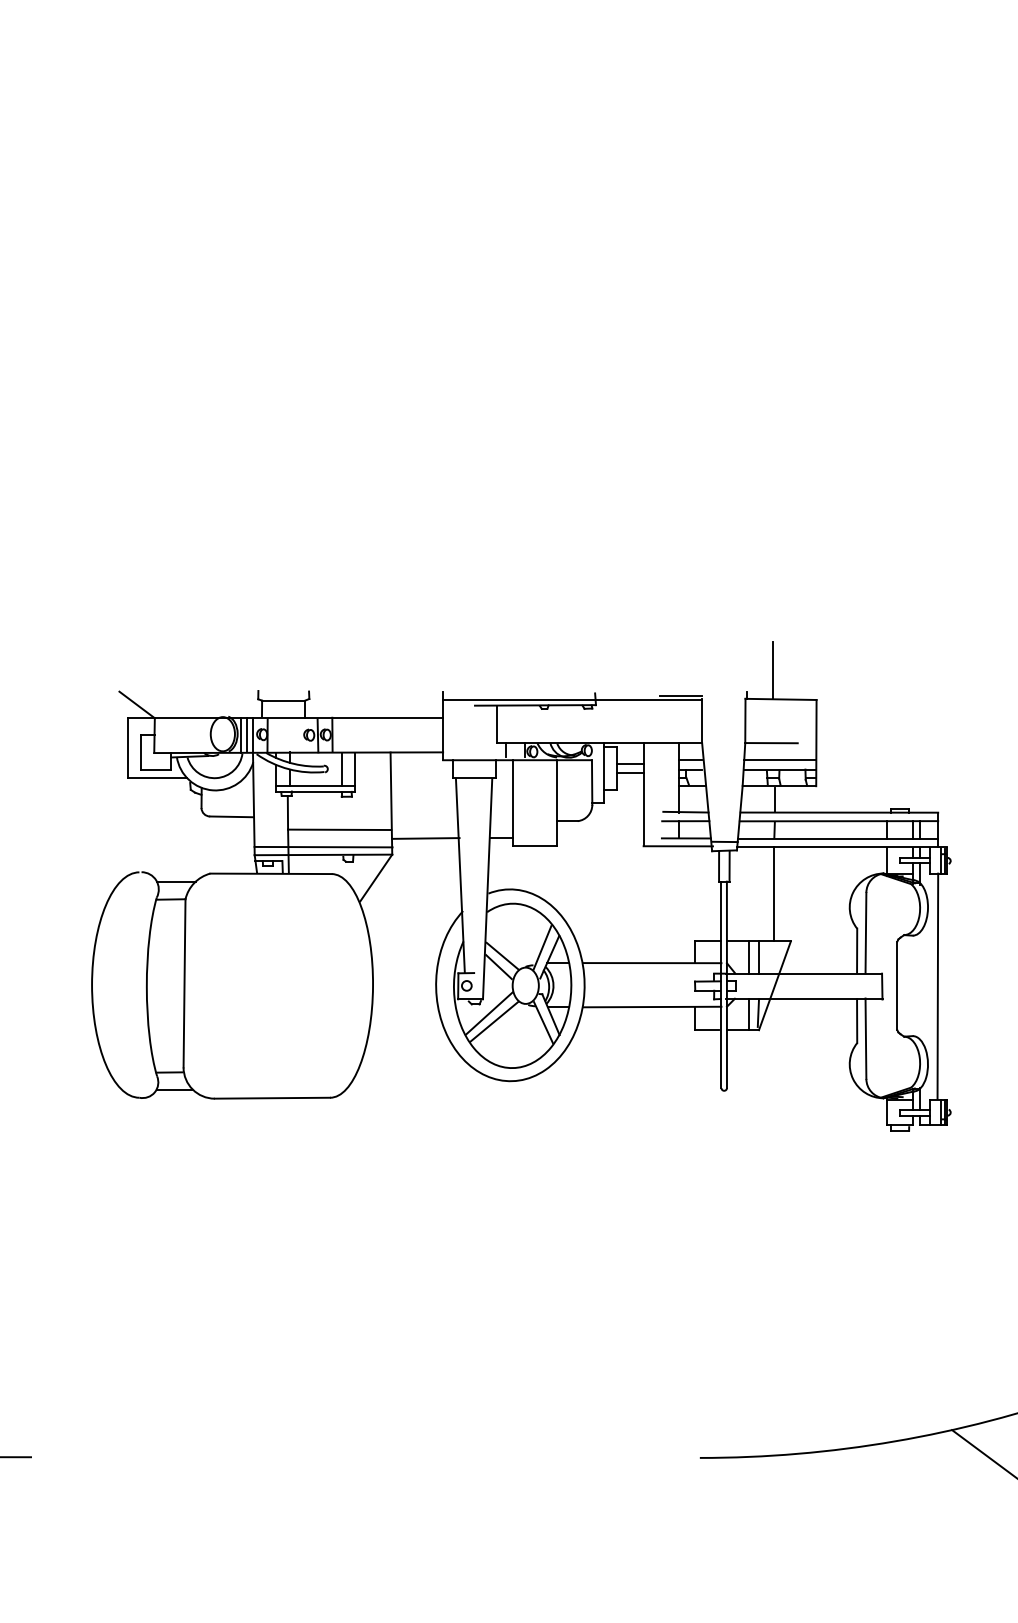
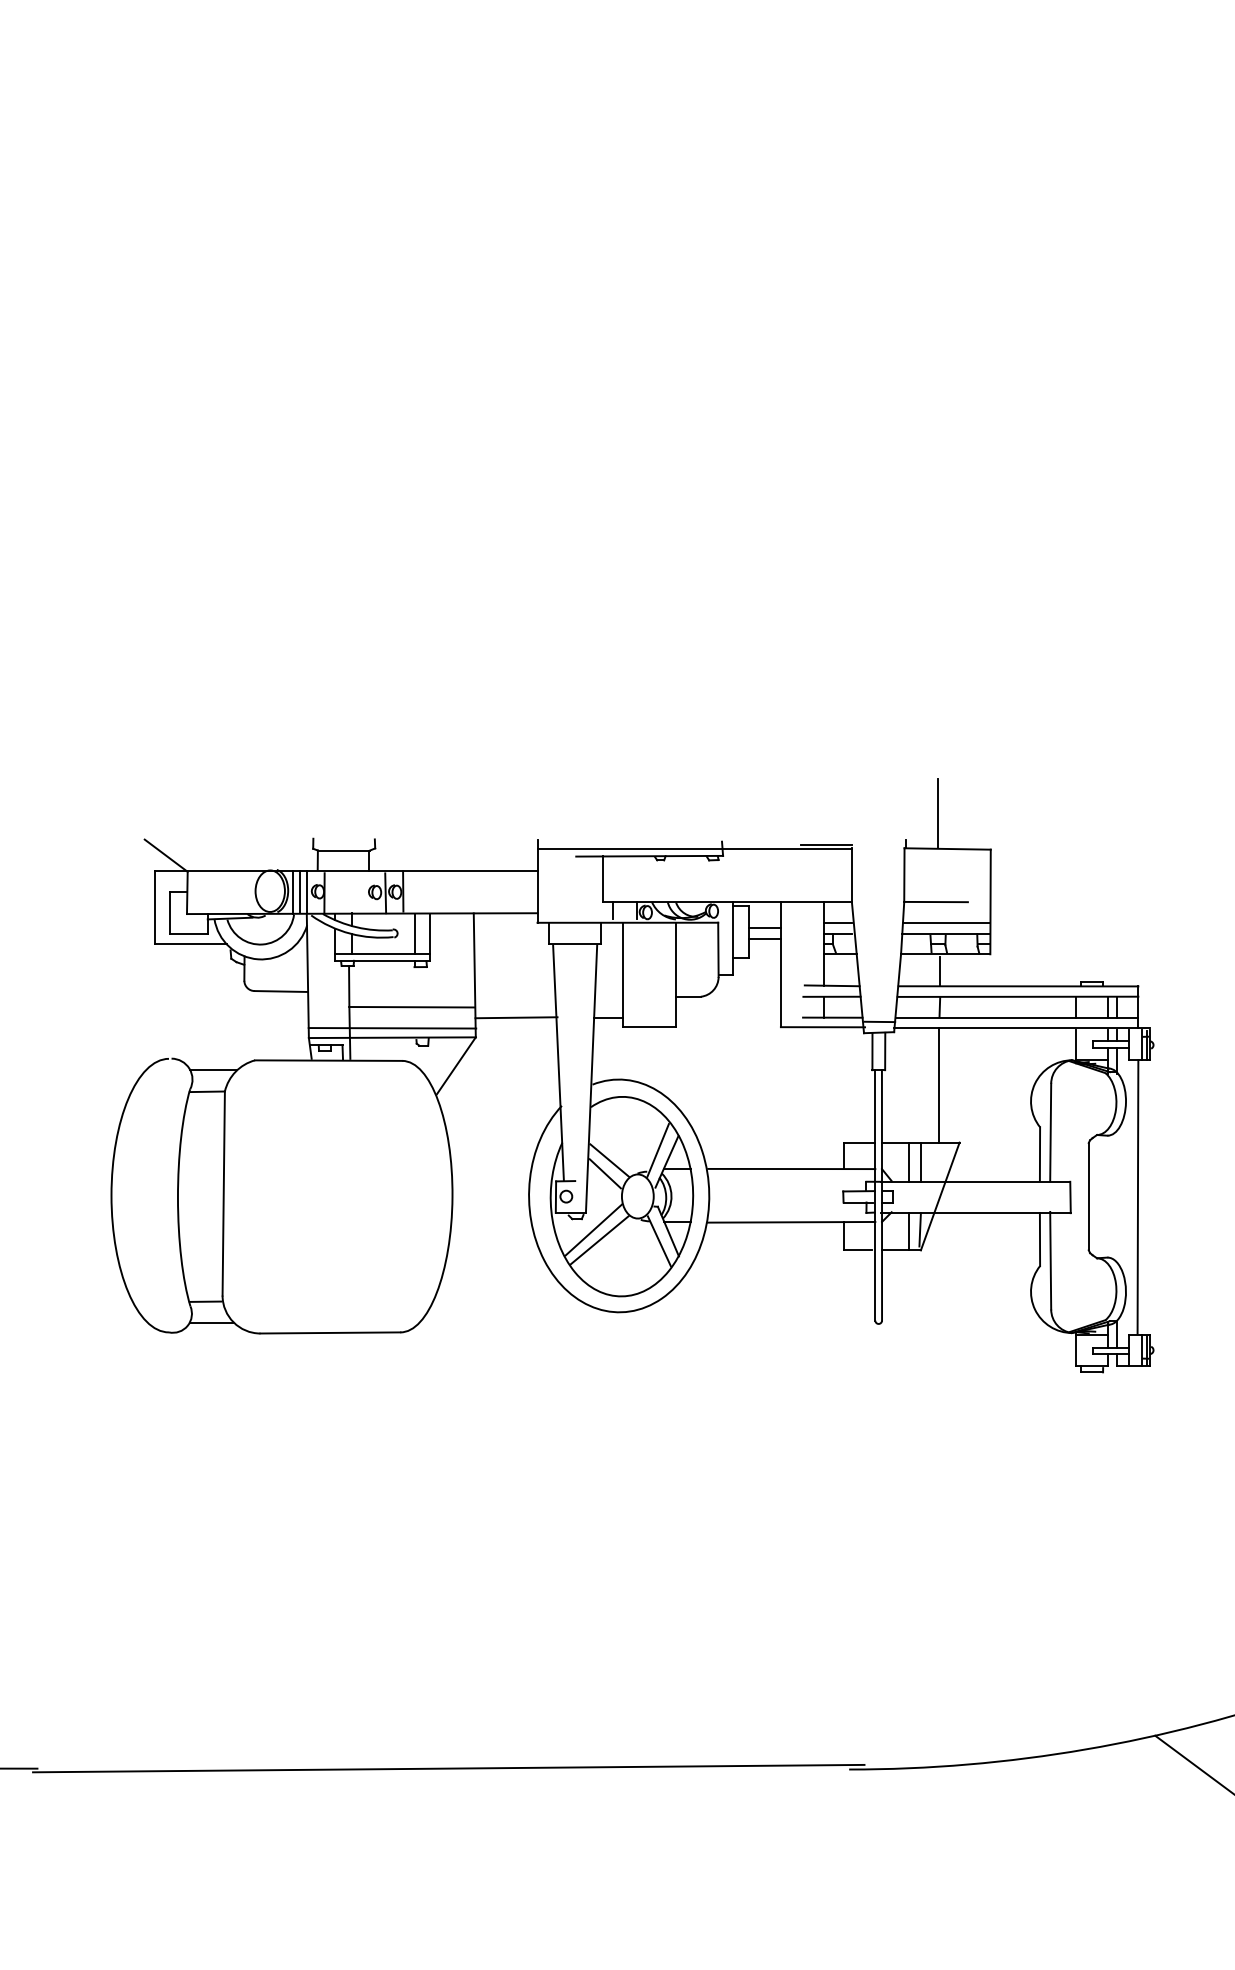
line: (369, 1457) -> (448, 1768), added

